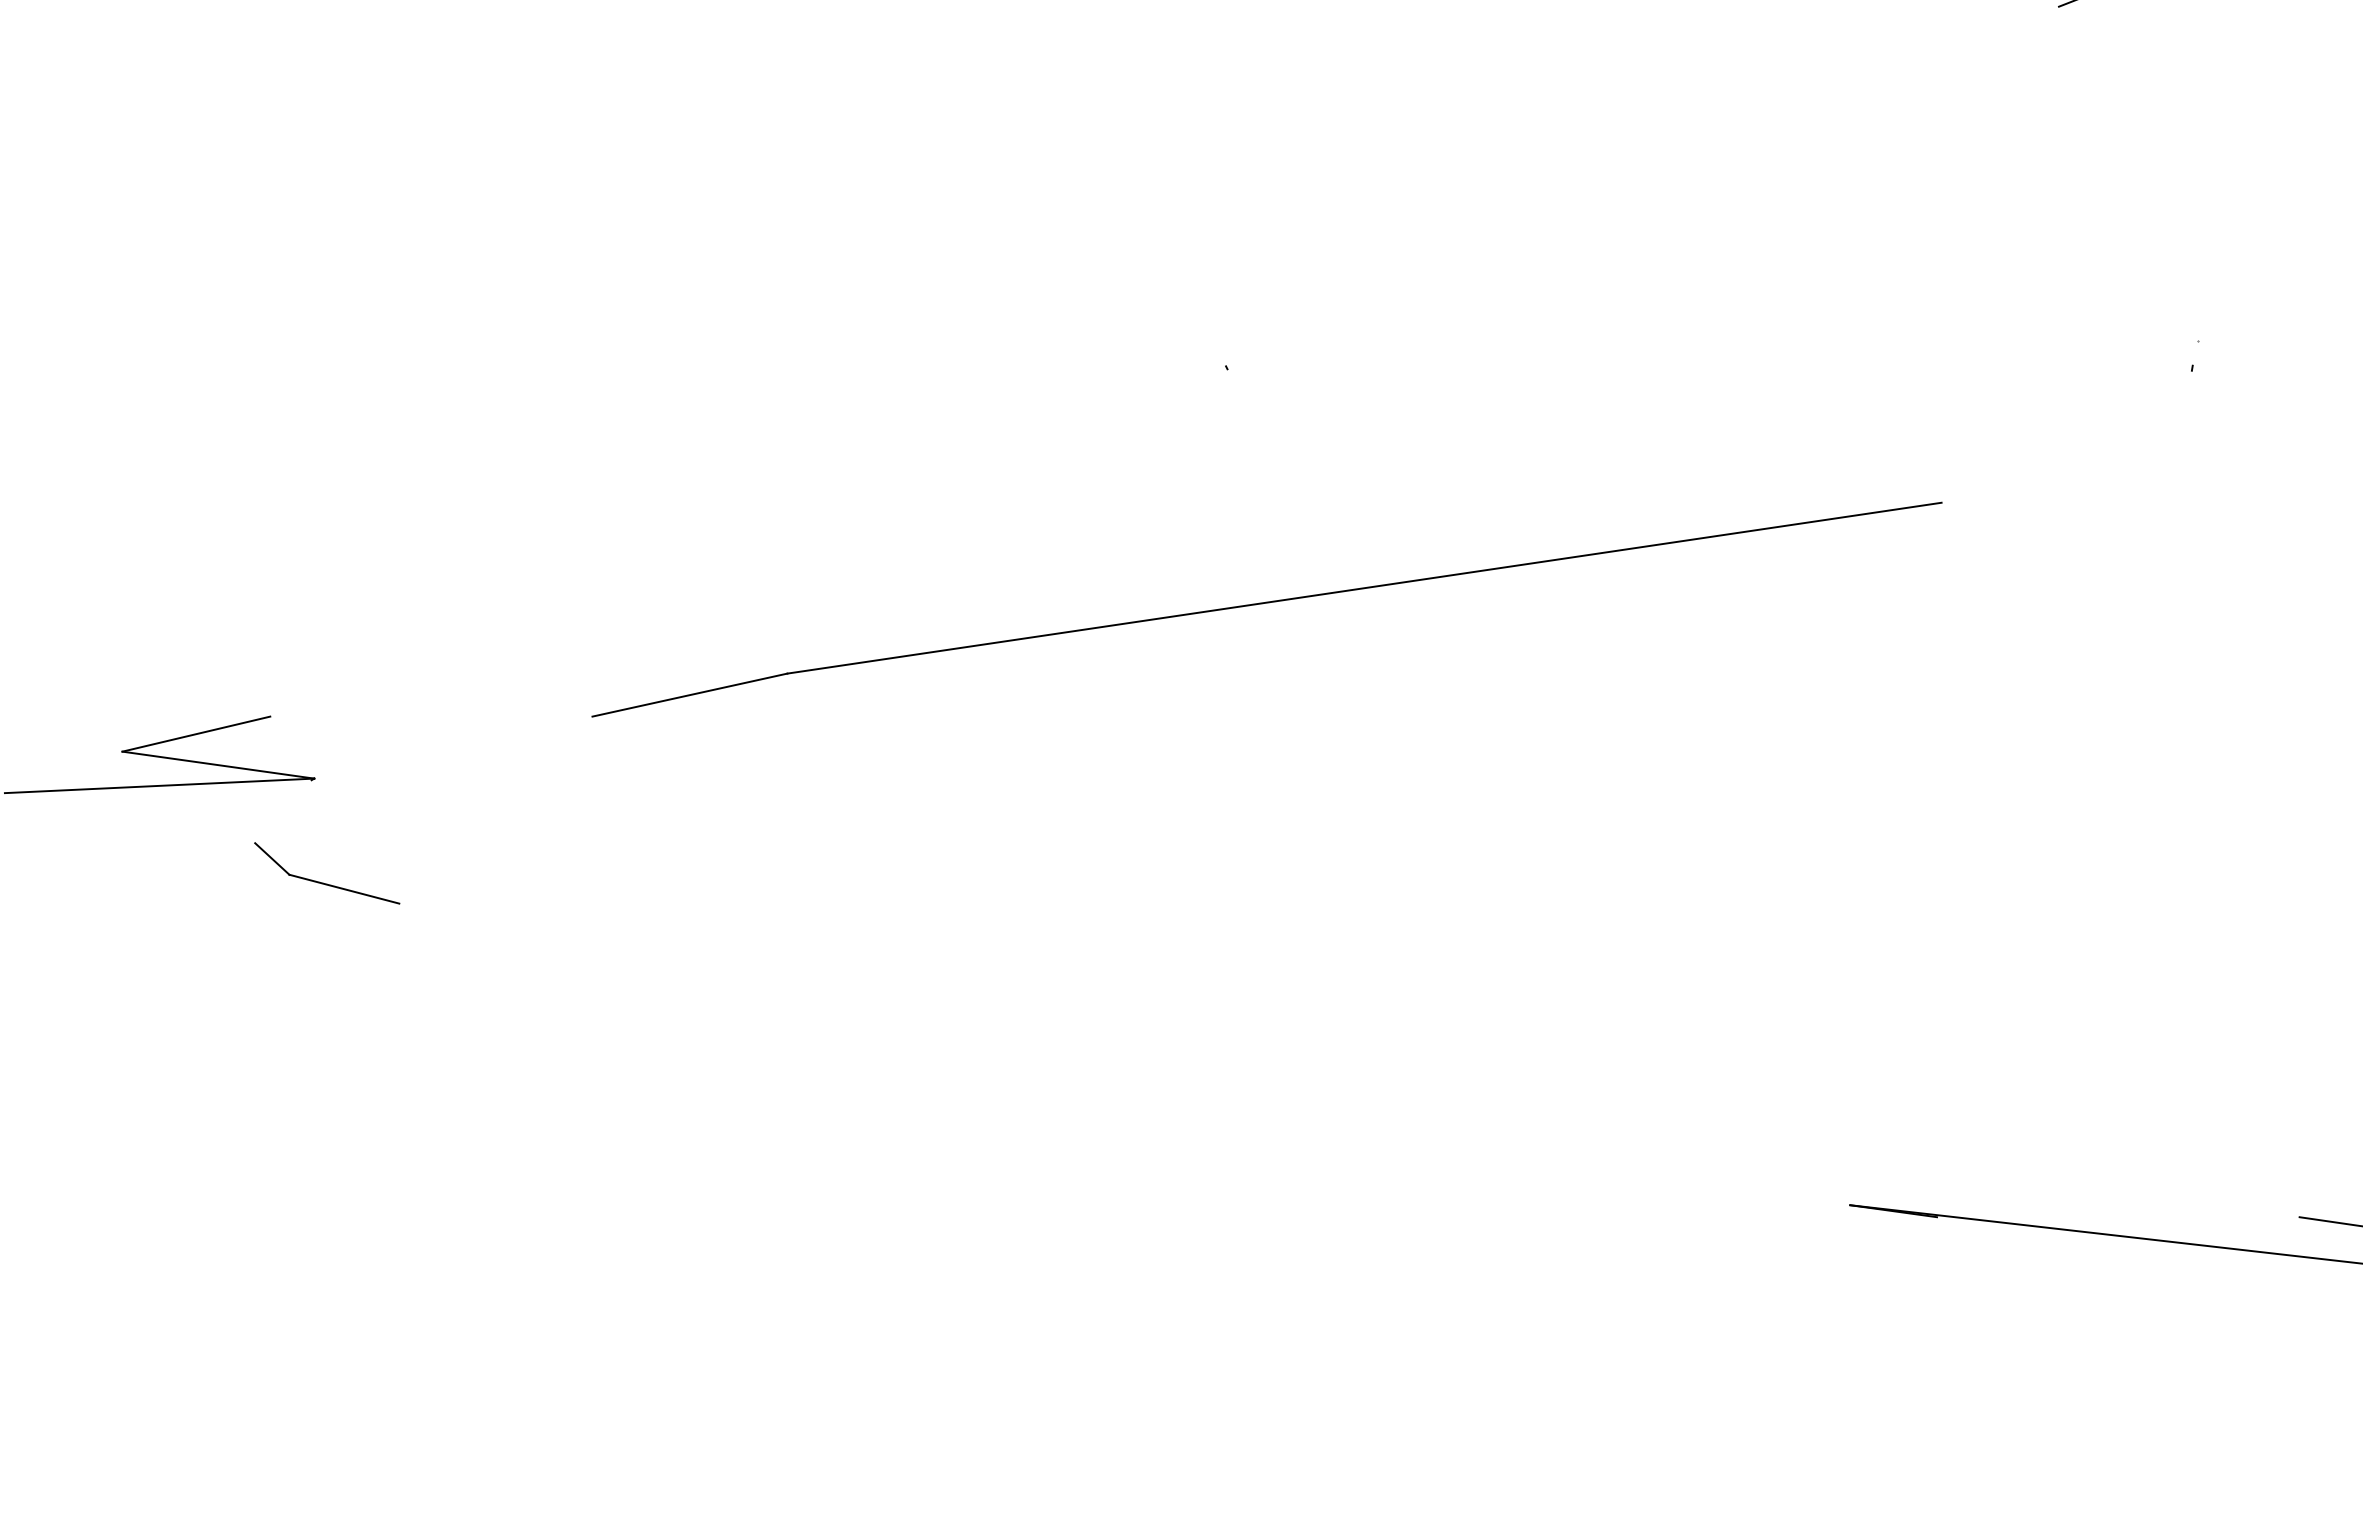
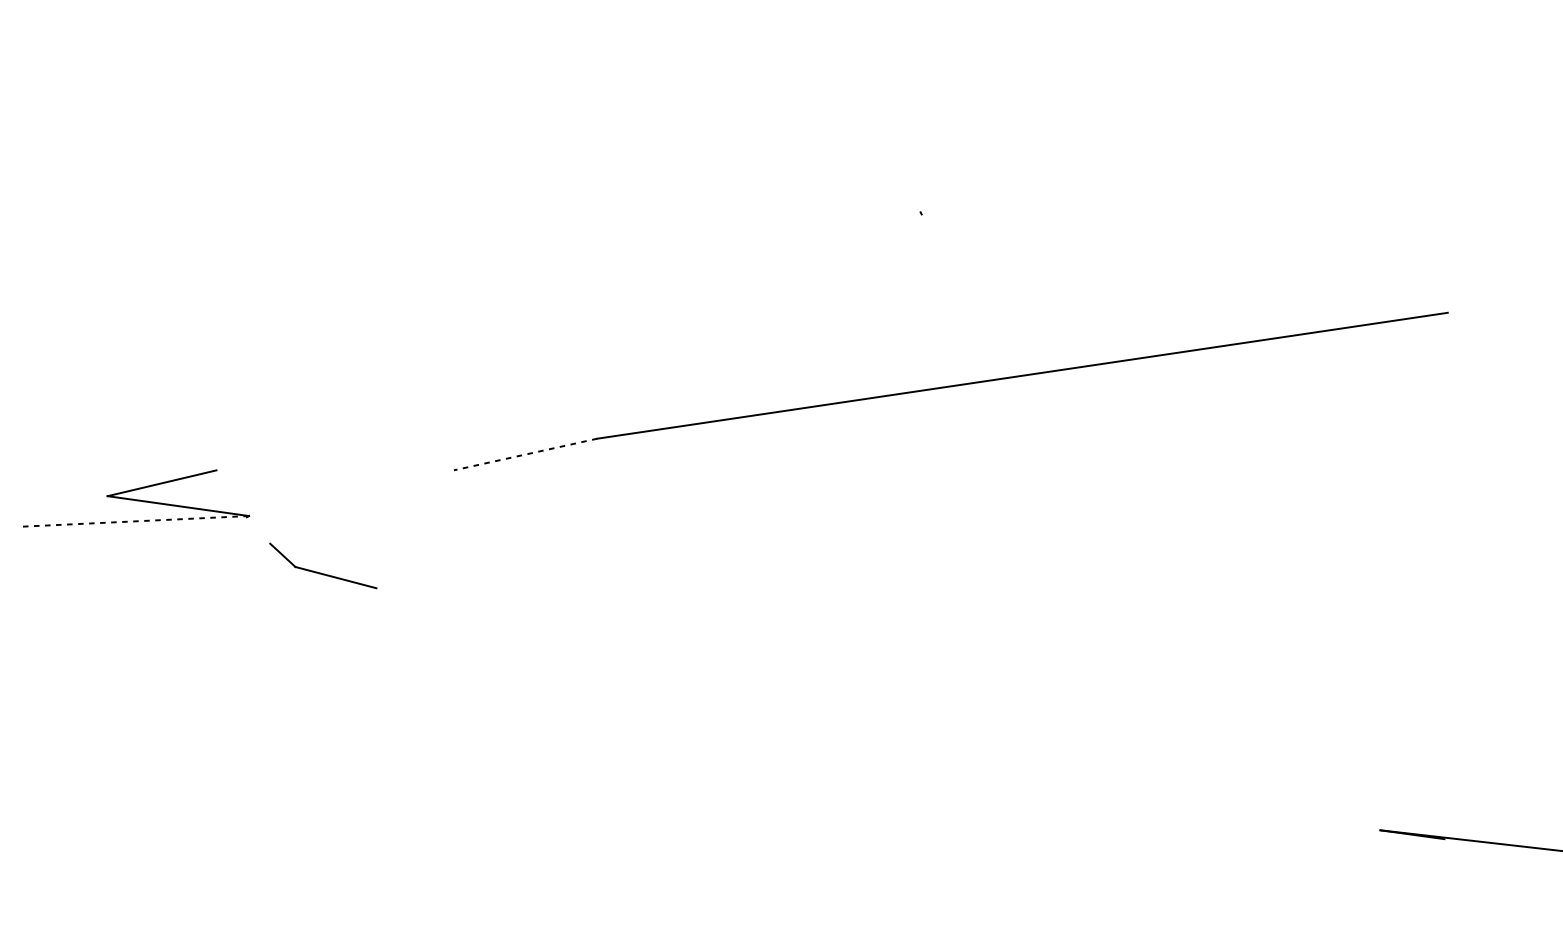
line: (689, 695) -> (525, 454), solid -> dashed
line: (159, 785) -> (134, 521), solid -> dashed
part: (323, 882) -> (320, 572), moved

